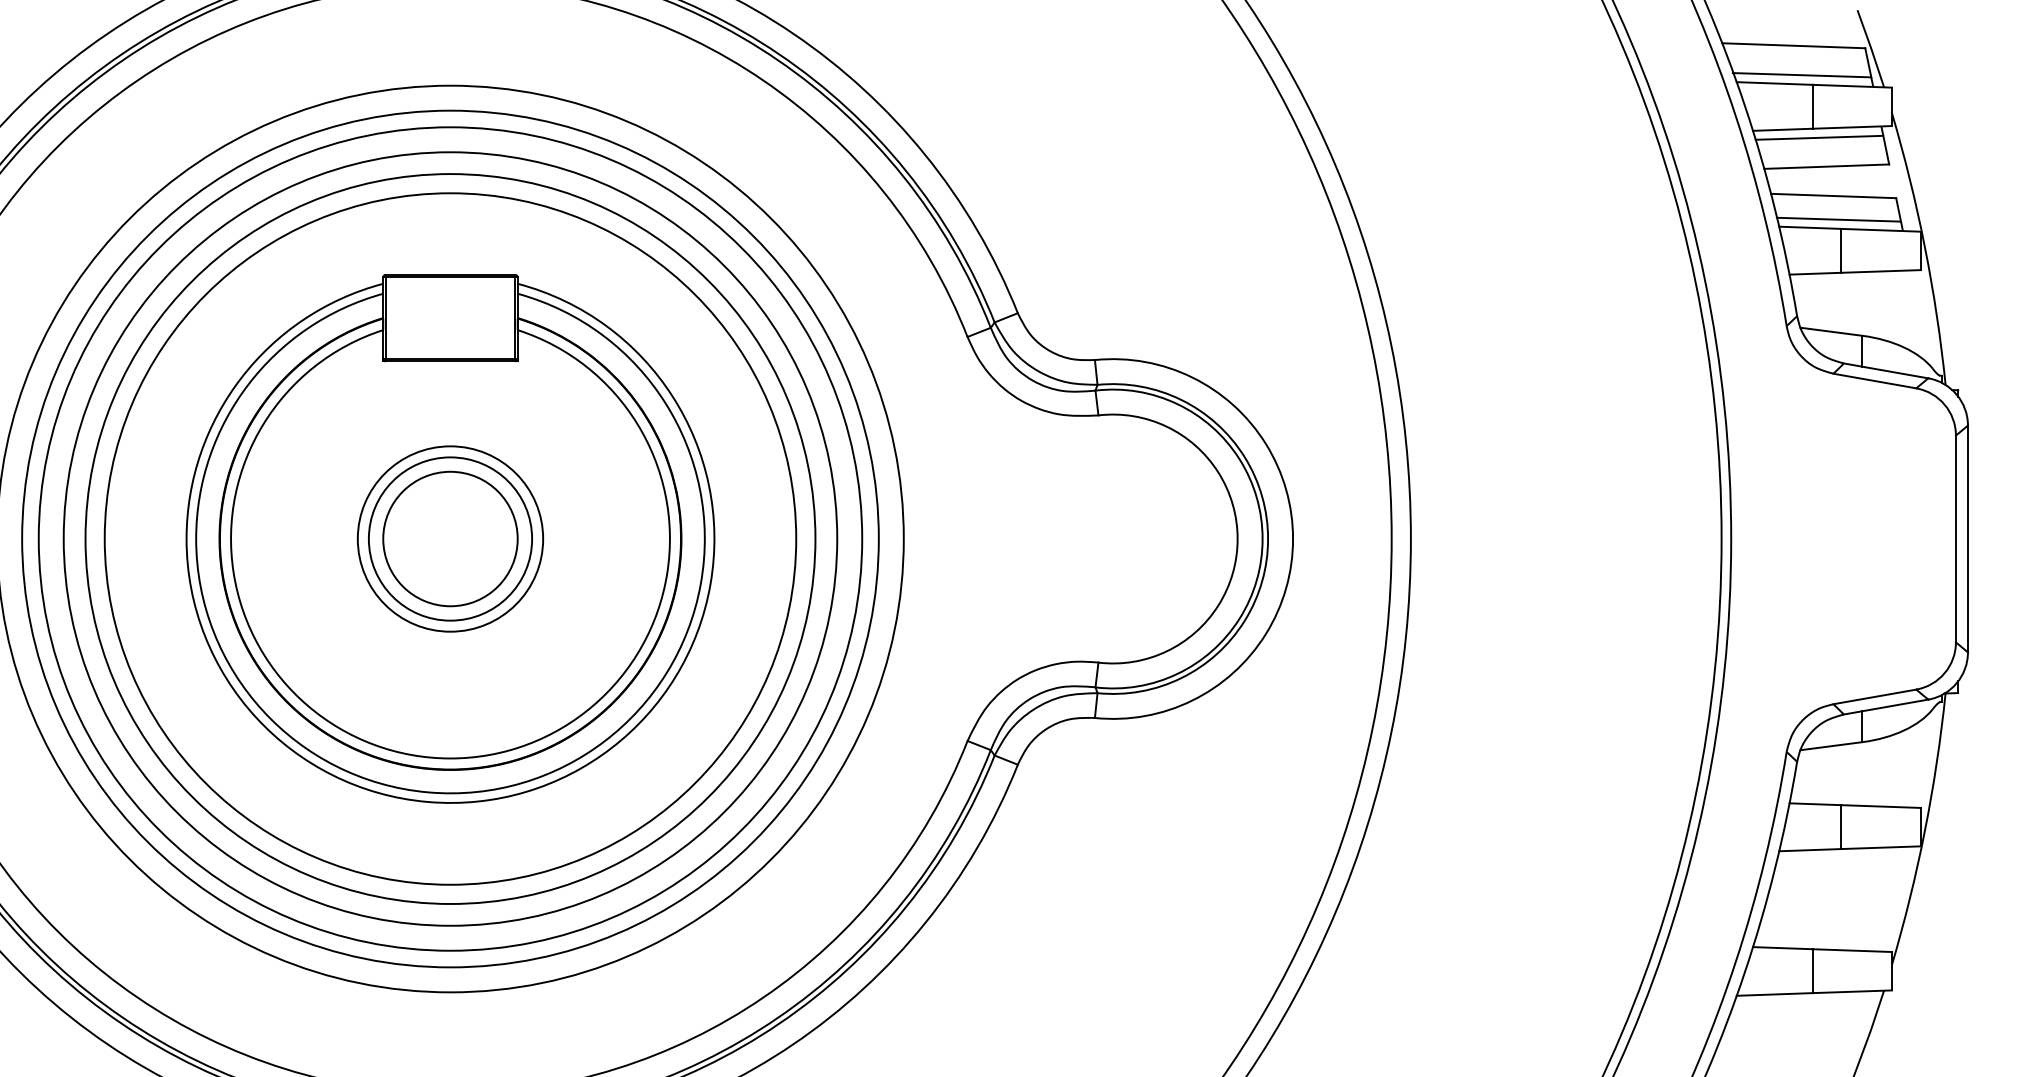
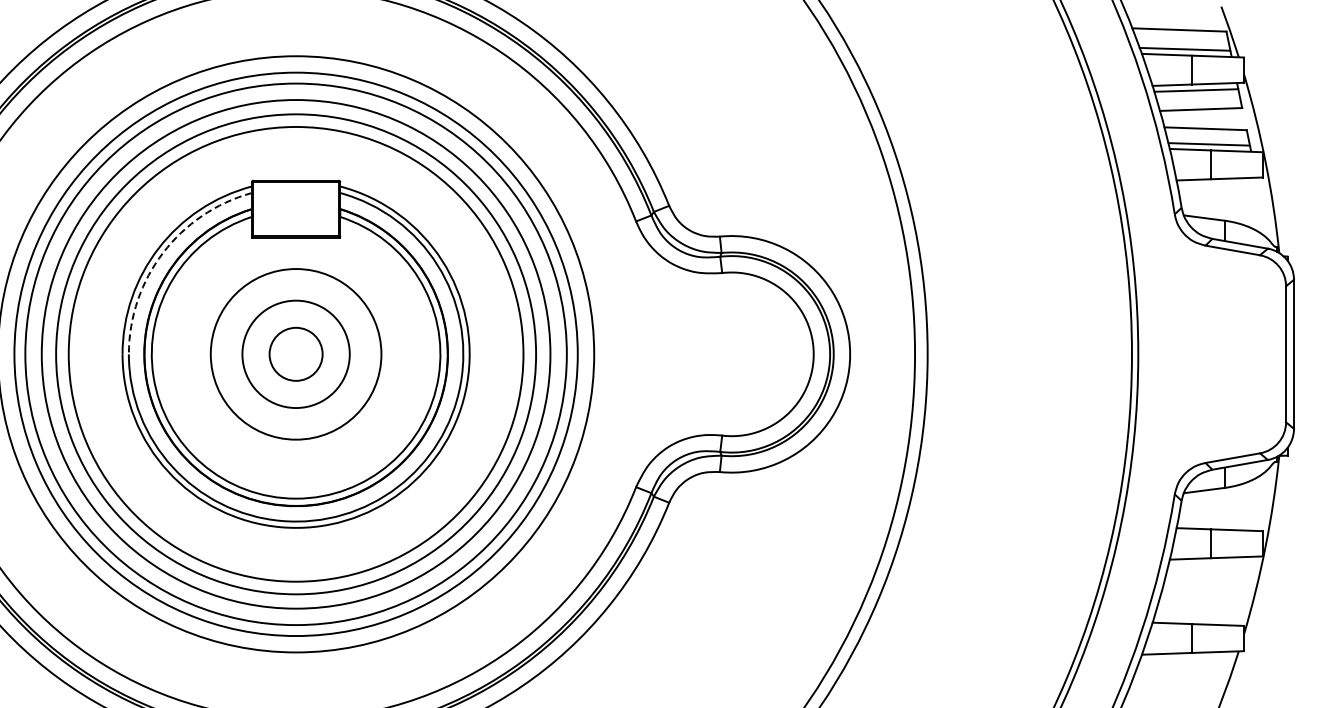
arc: (248, 384) -> (163, 252), solid -> dashed
circle: (449, 539) -> (295, 354), size x0.6
circle: (451, 539) -> (296, 354), size x1.4

